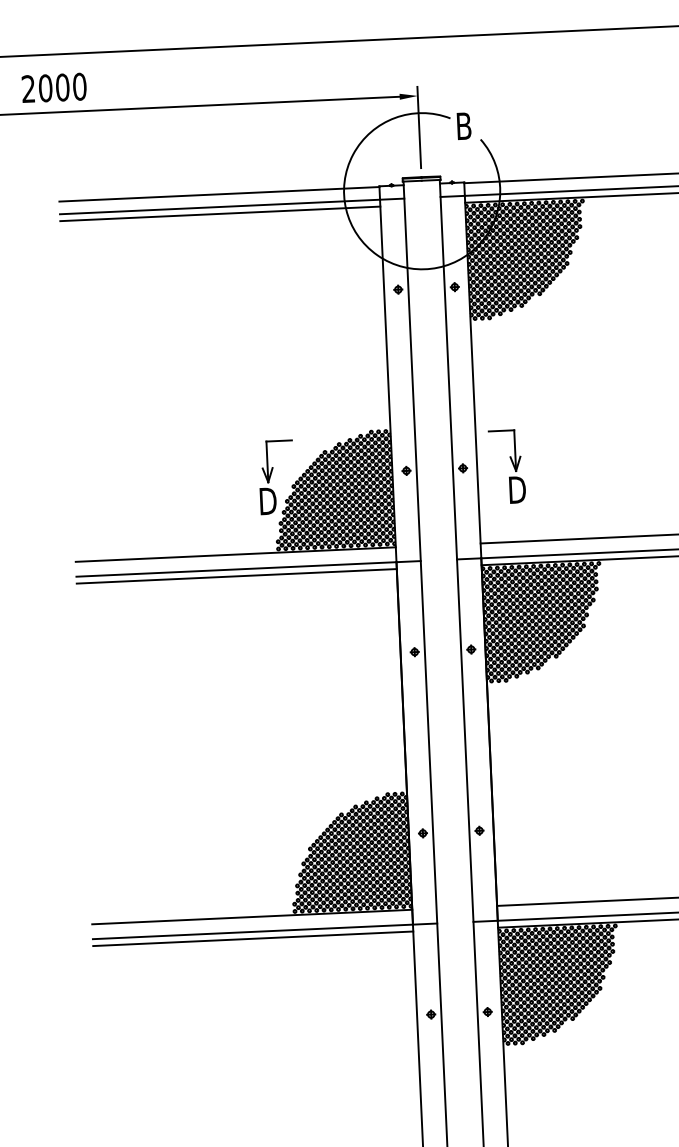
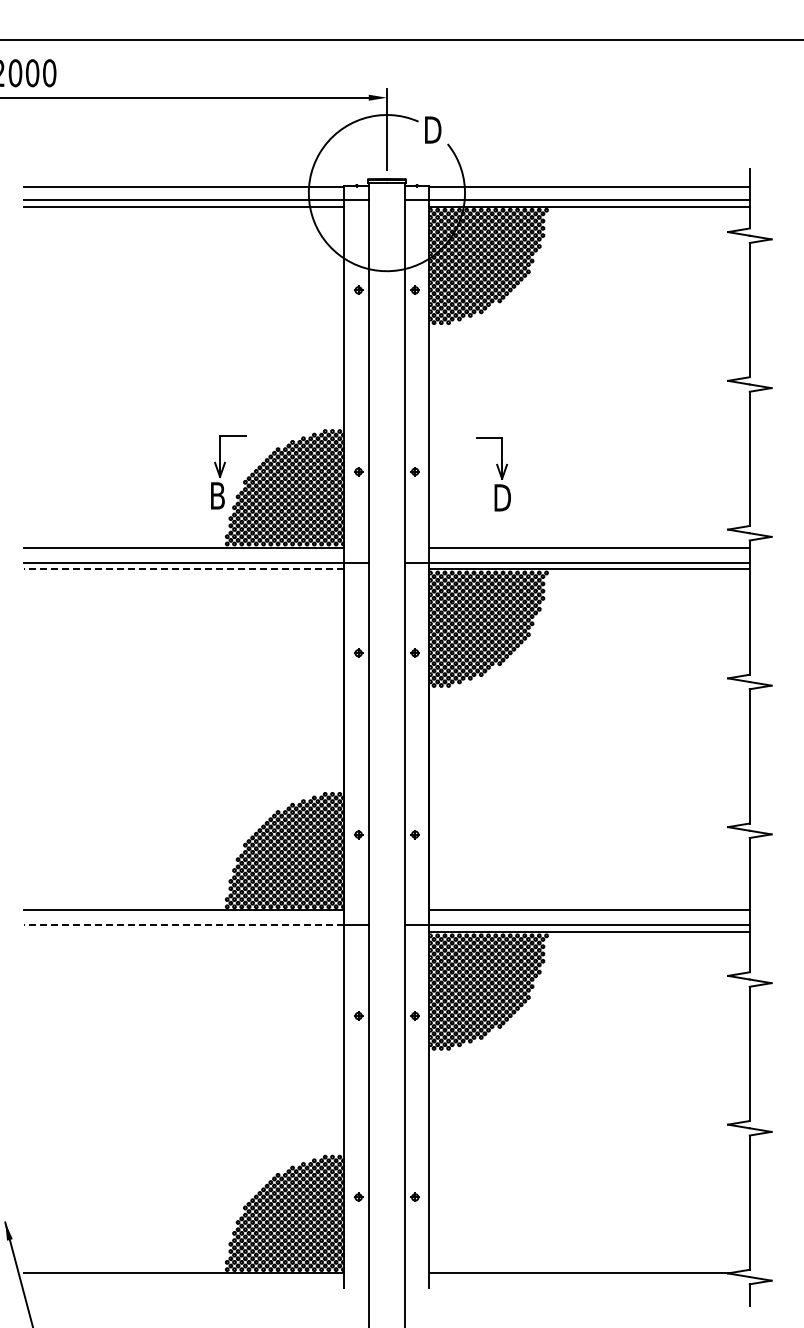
text: (466, 125) -> (434, 129), B -> D
part: (507, 467) -> (493, 474), moved
text: (269, 500) -> (220, 495), D -> B
line: (235, 576) -> (183, 569), solid -> dashed
line: (252, 932) -> (183, 925), solid -> dashed
line: (253, 939) -> (184, 932), removed

